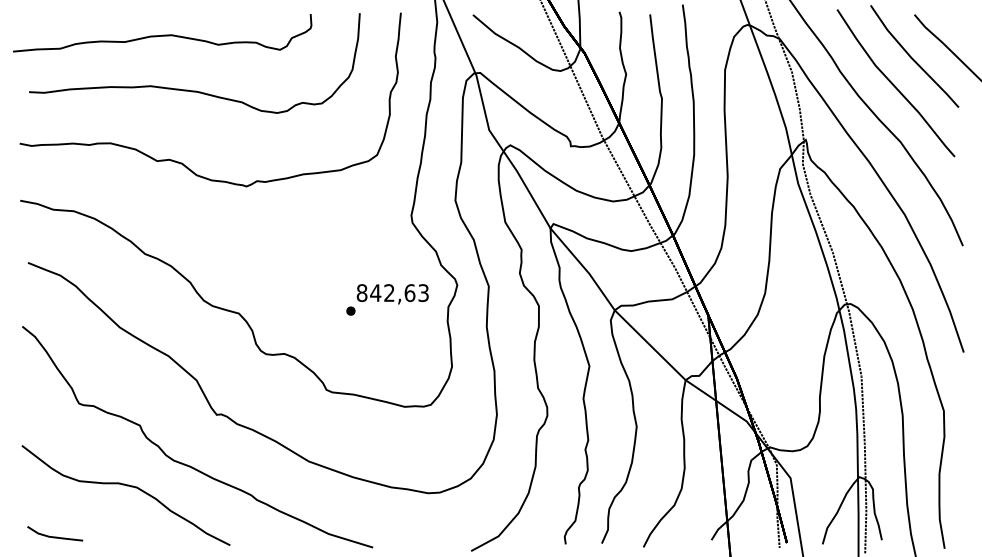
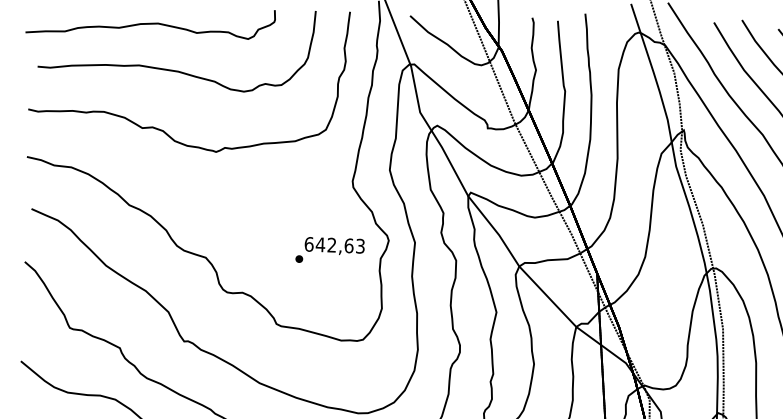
text: (361, 292) -> (308, 243), 842,63 -> 642,63

